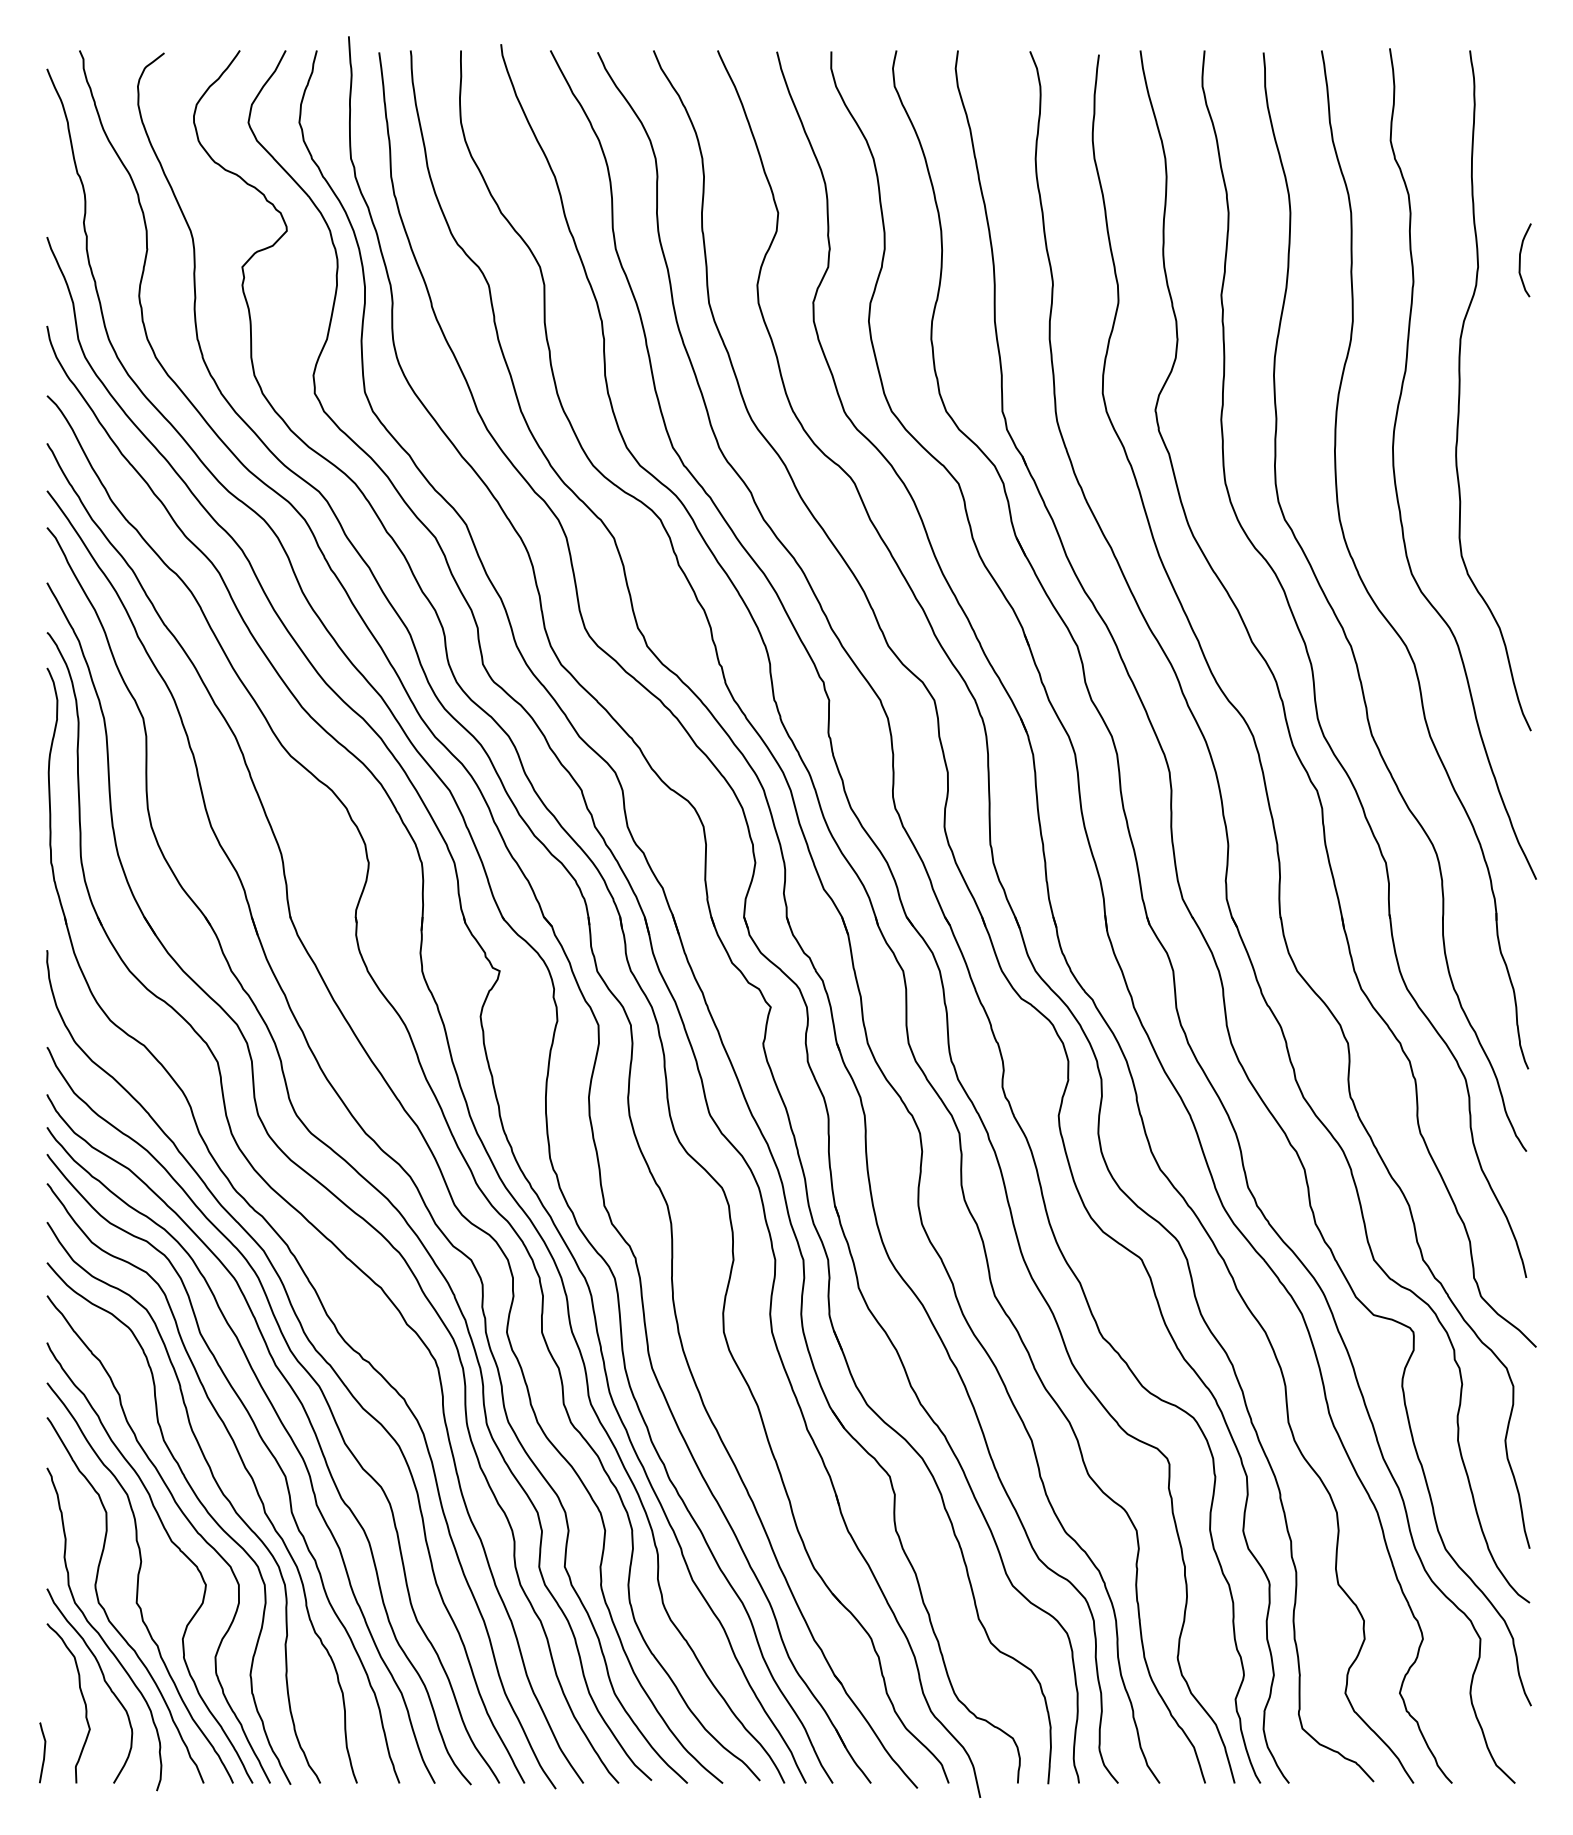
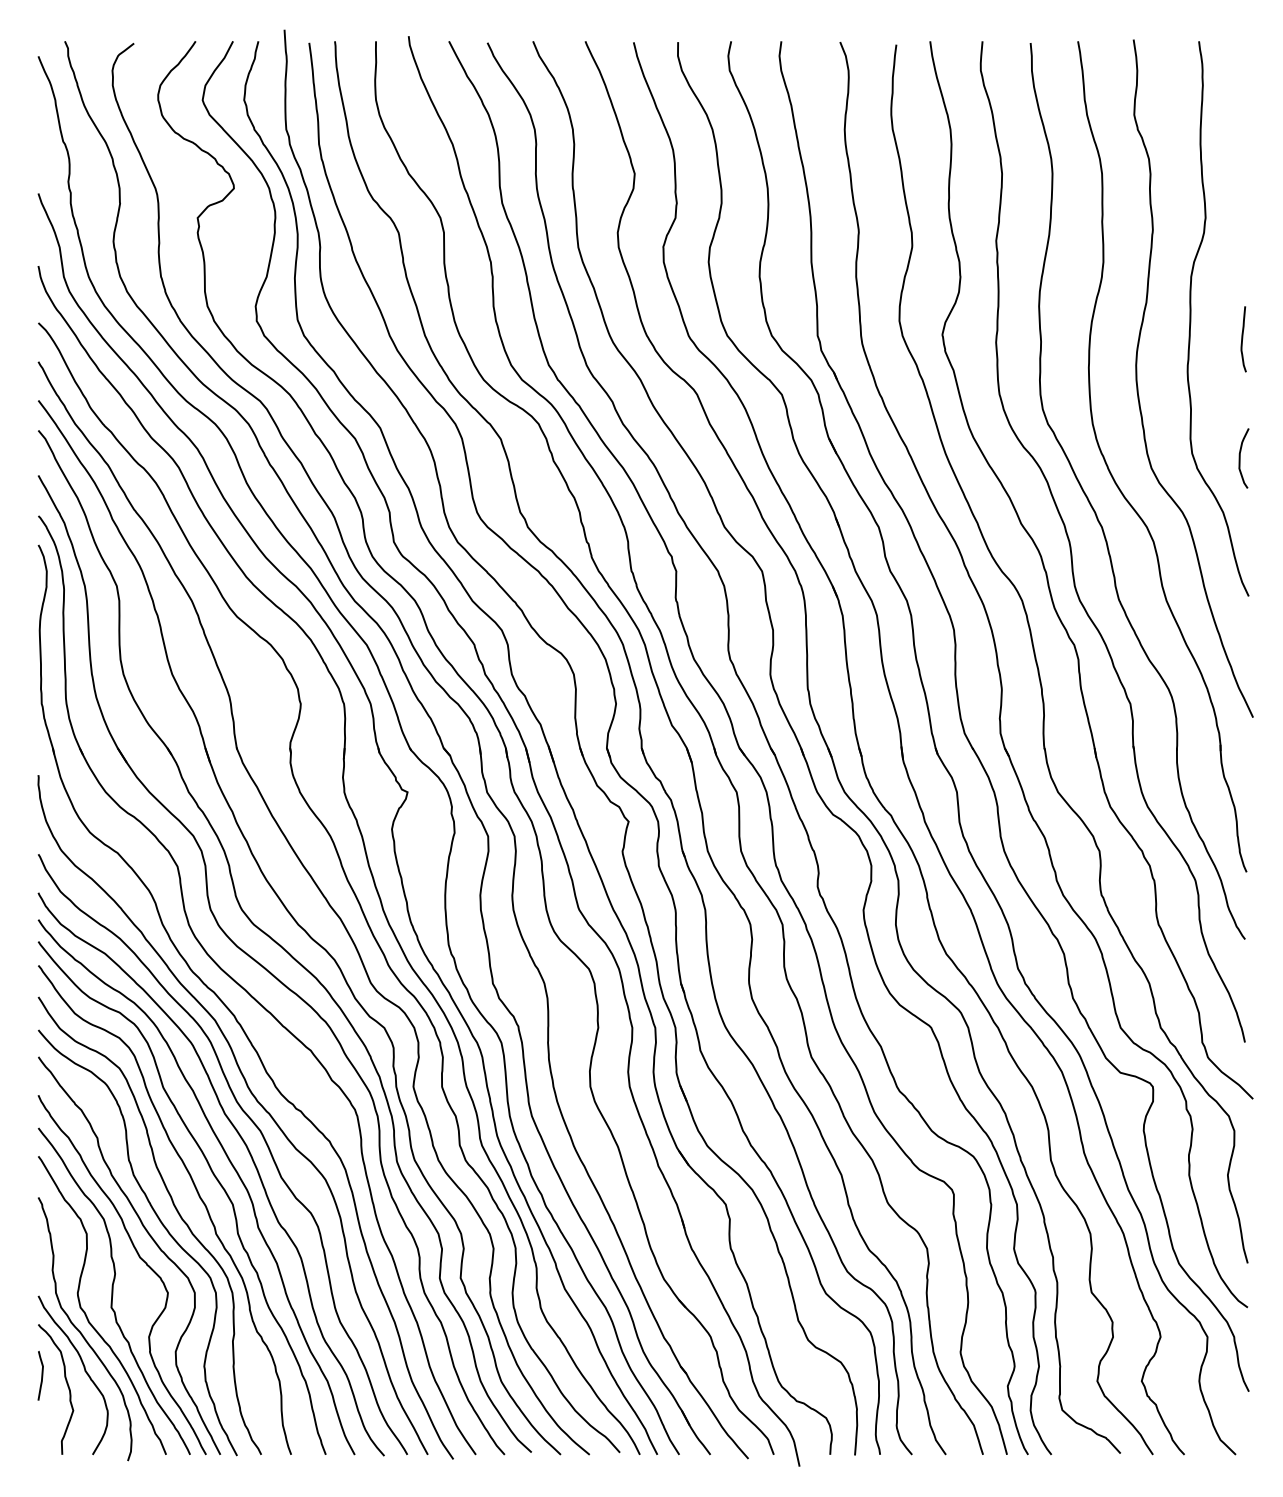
curve: (1520, 260) -> (1240, 458), moved
curve: (1524, 414) -> (1243, 338), added
curve: (43, 1752) -> (41, 1375), moved

